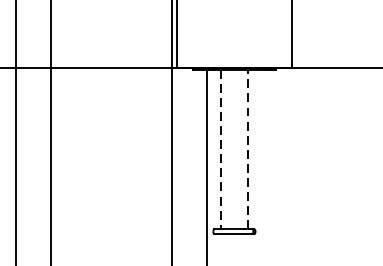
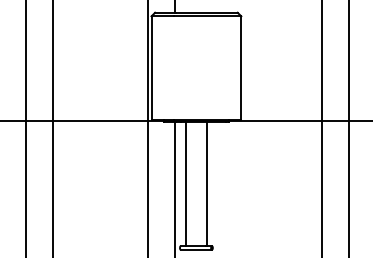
line: (248, 149) -> (207, 183), dashed -> solid
line: (220, 150) -> (185, 184), dashed -> solid

